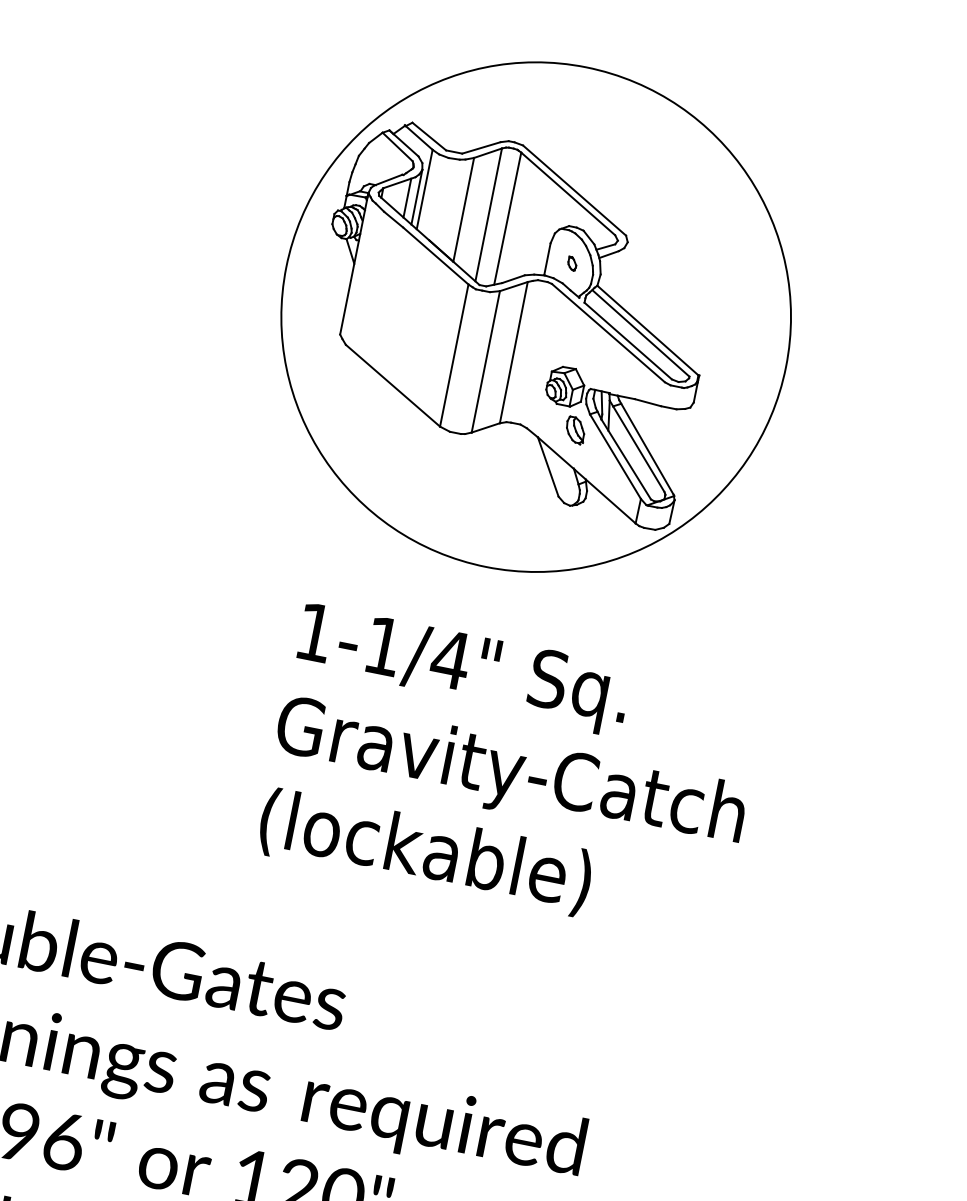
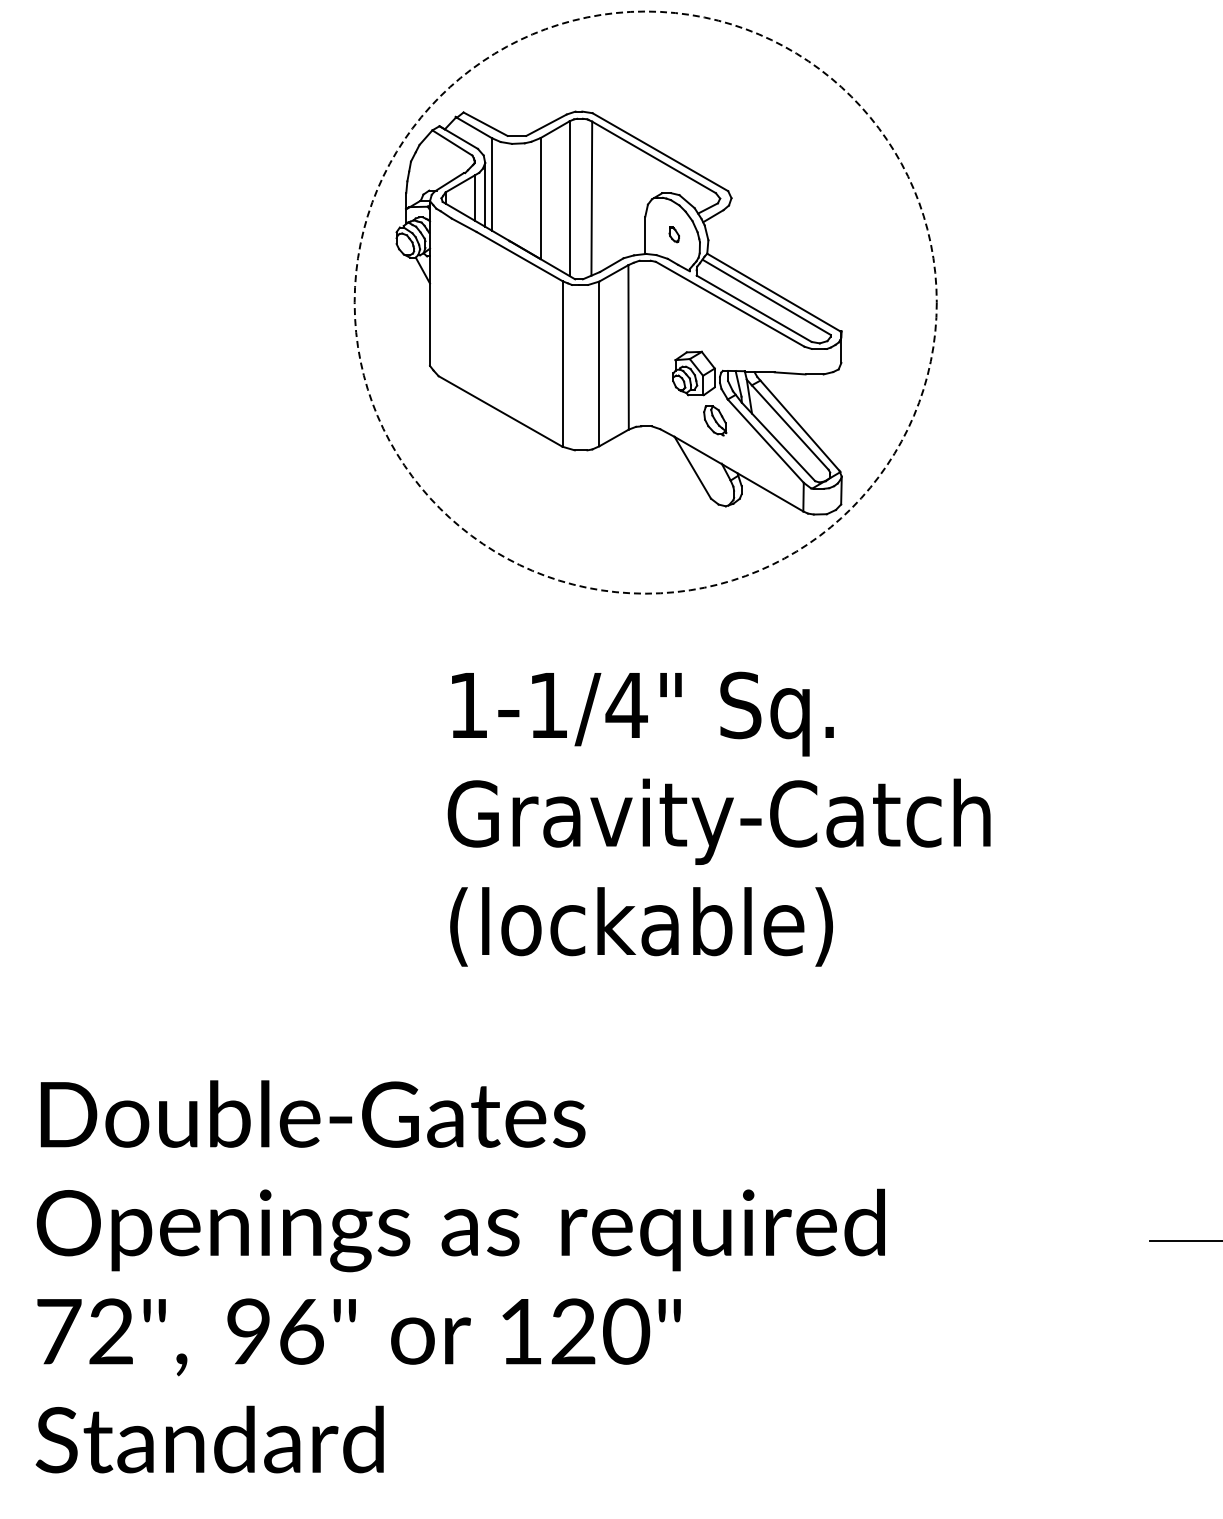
circle: (536, 317) -> (645, 302), solid -> dashed

